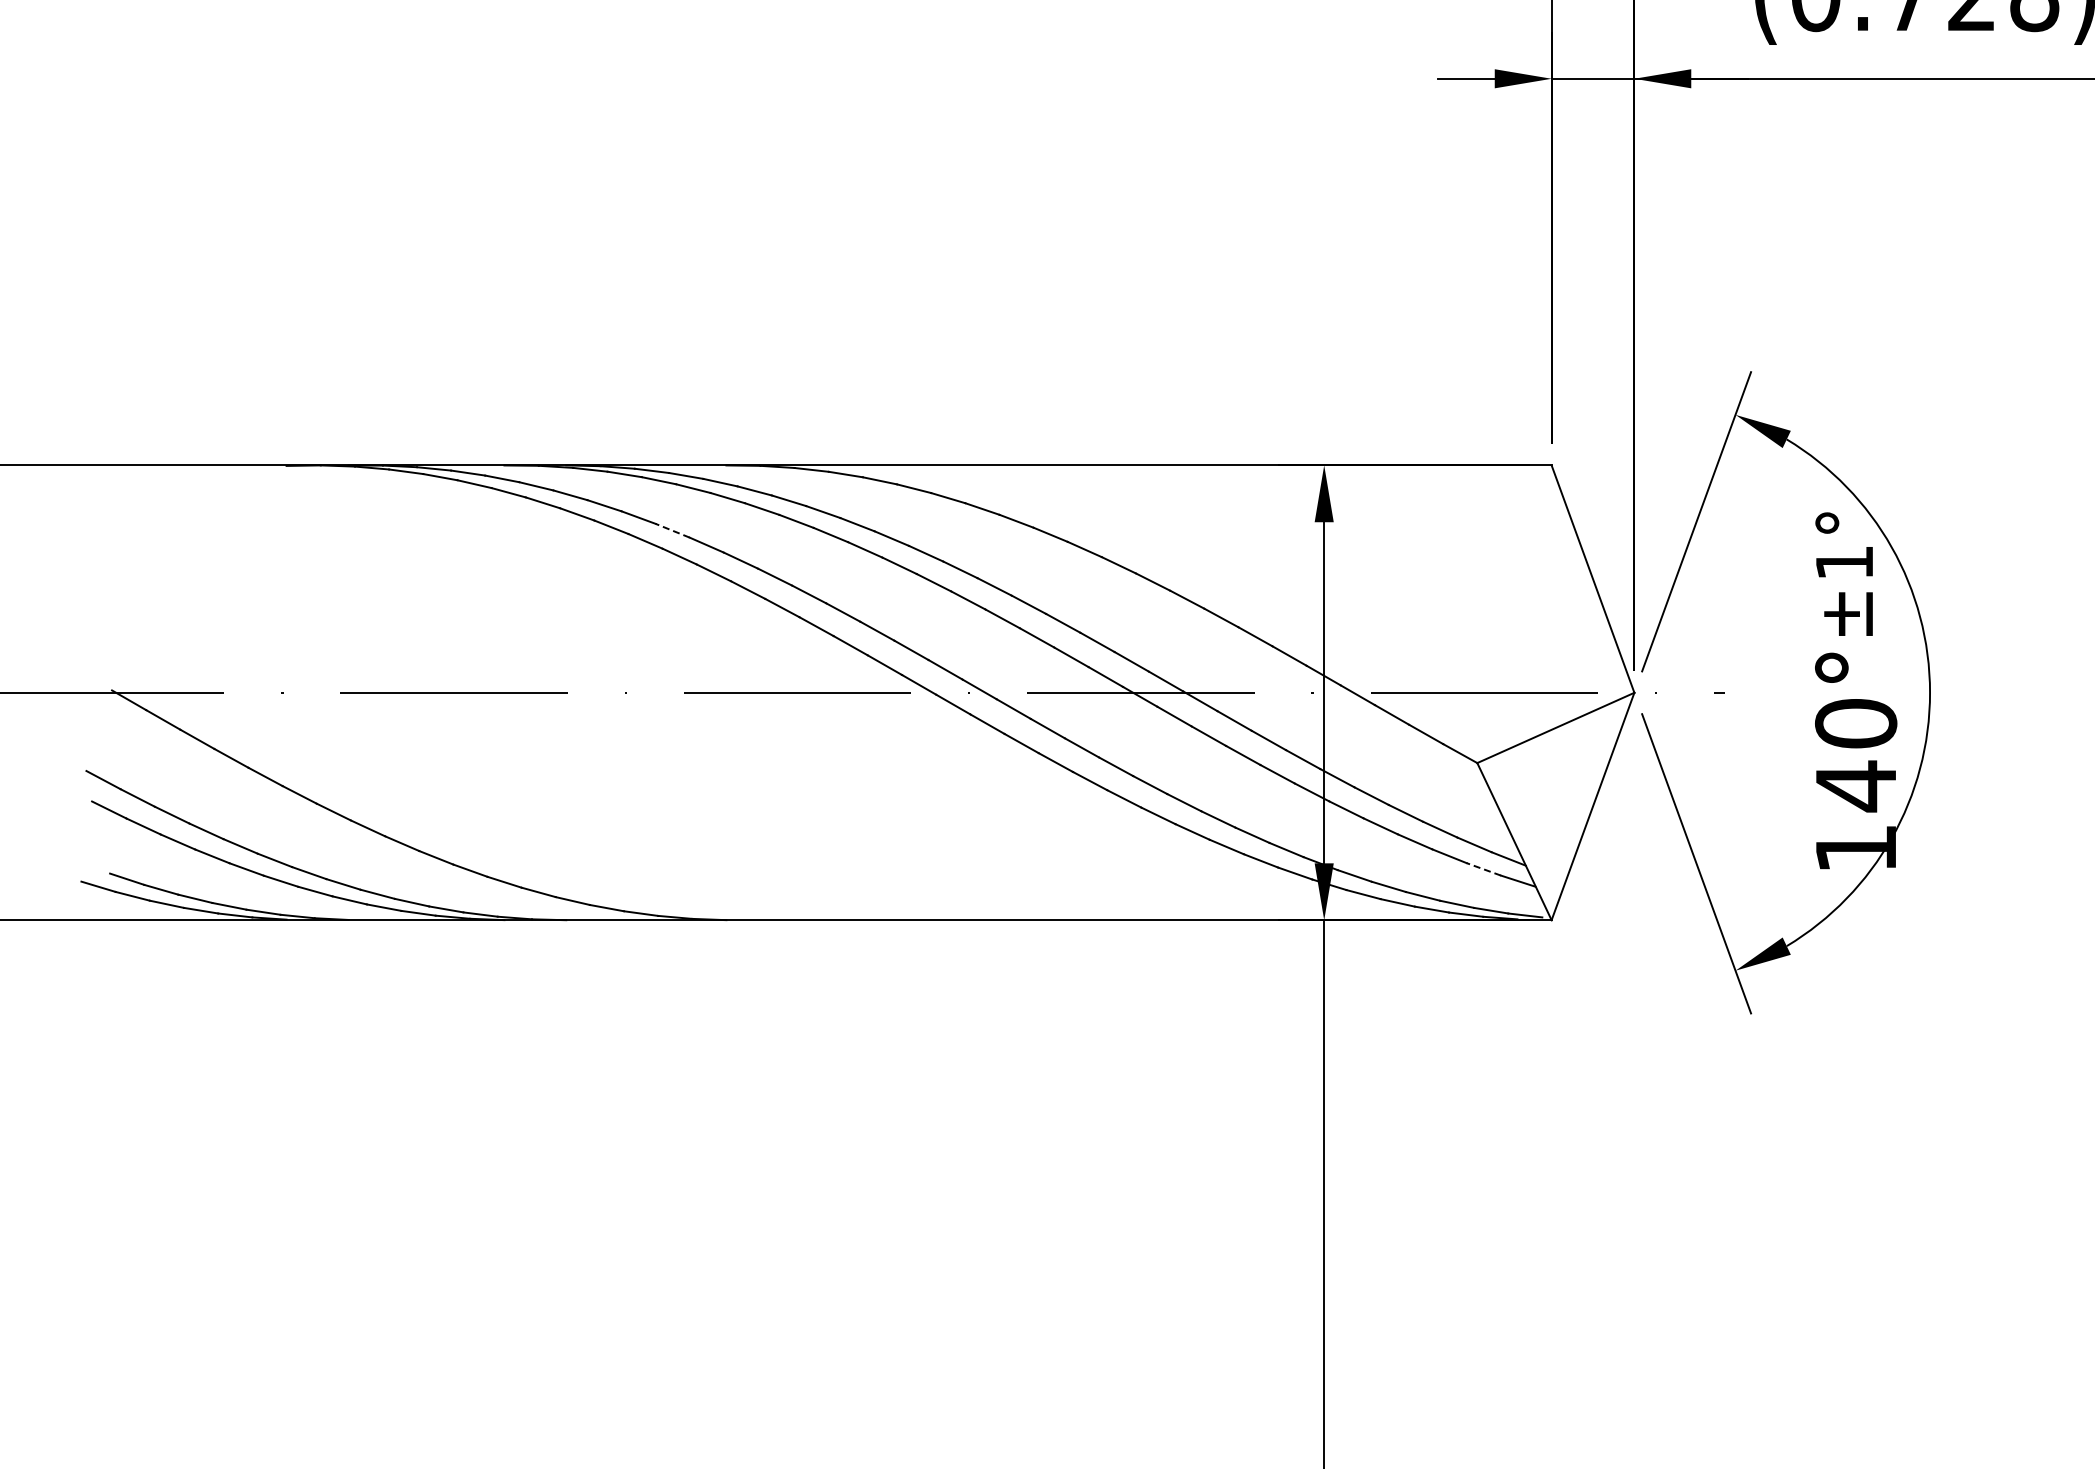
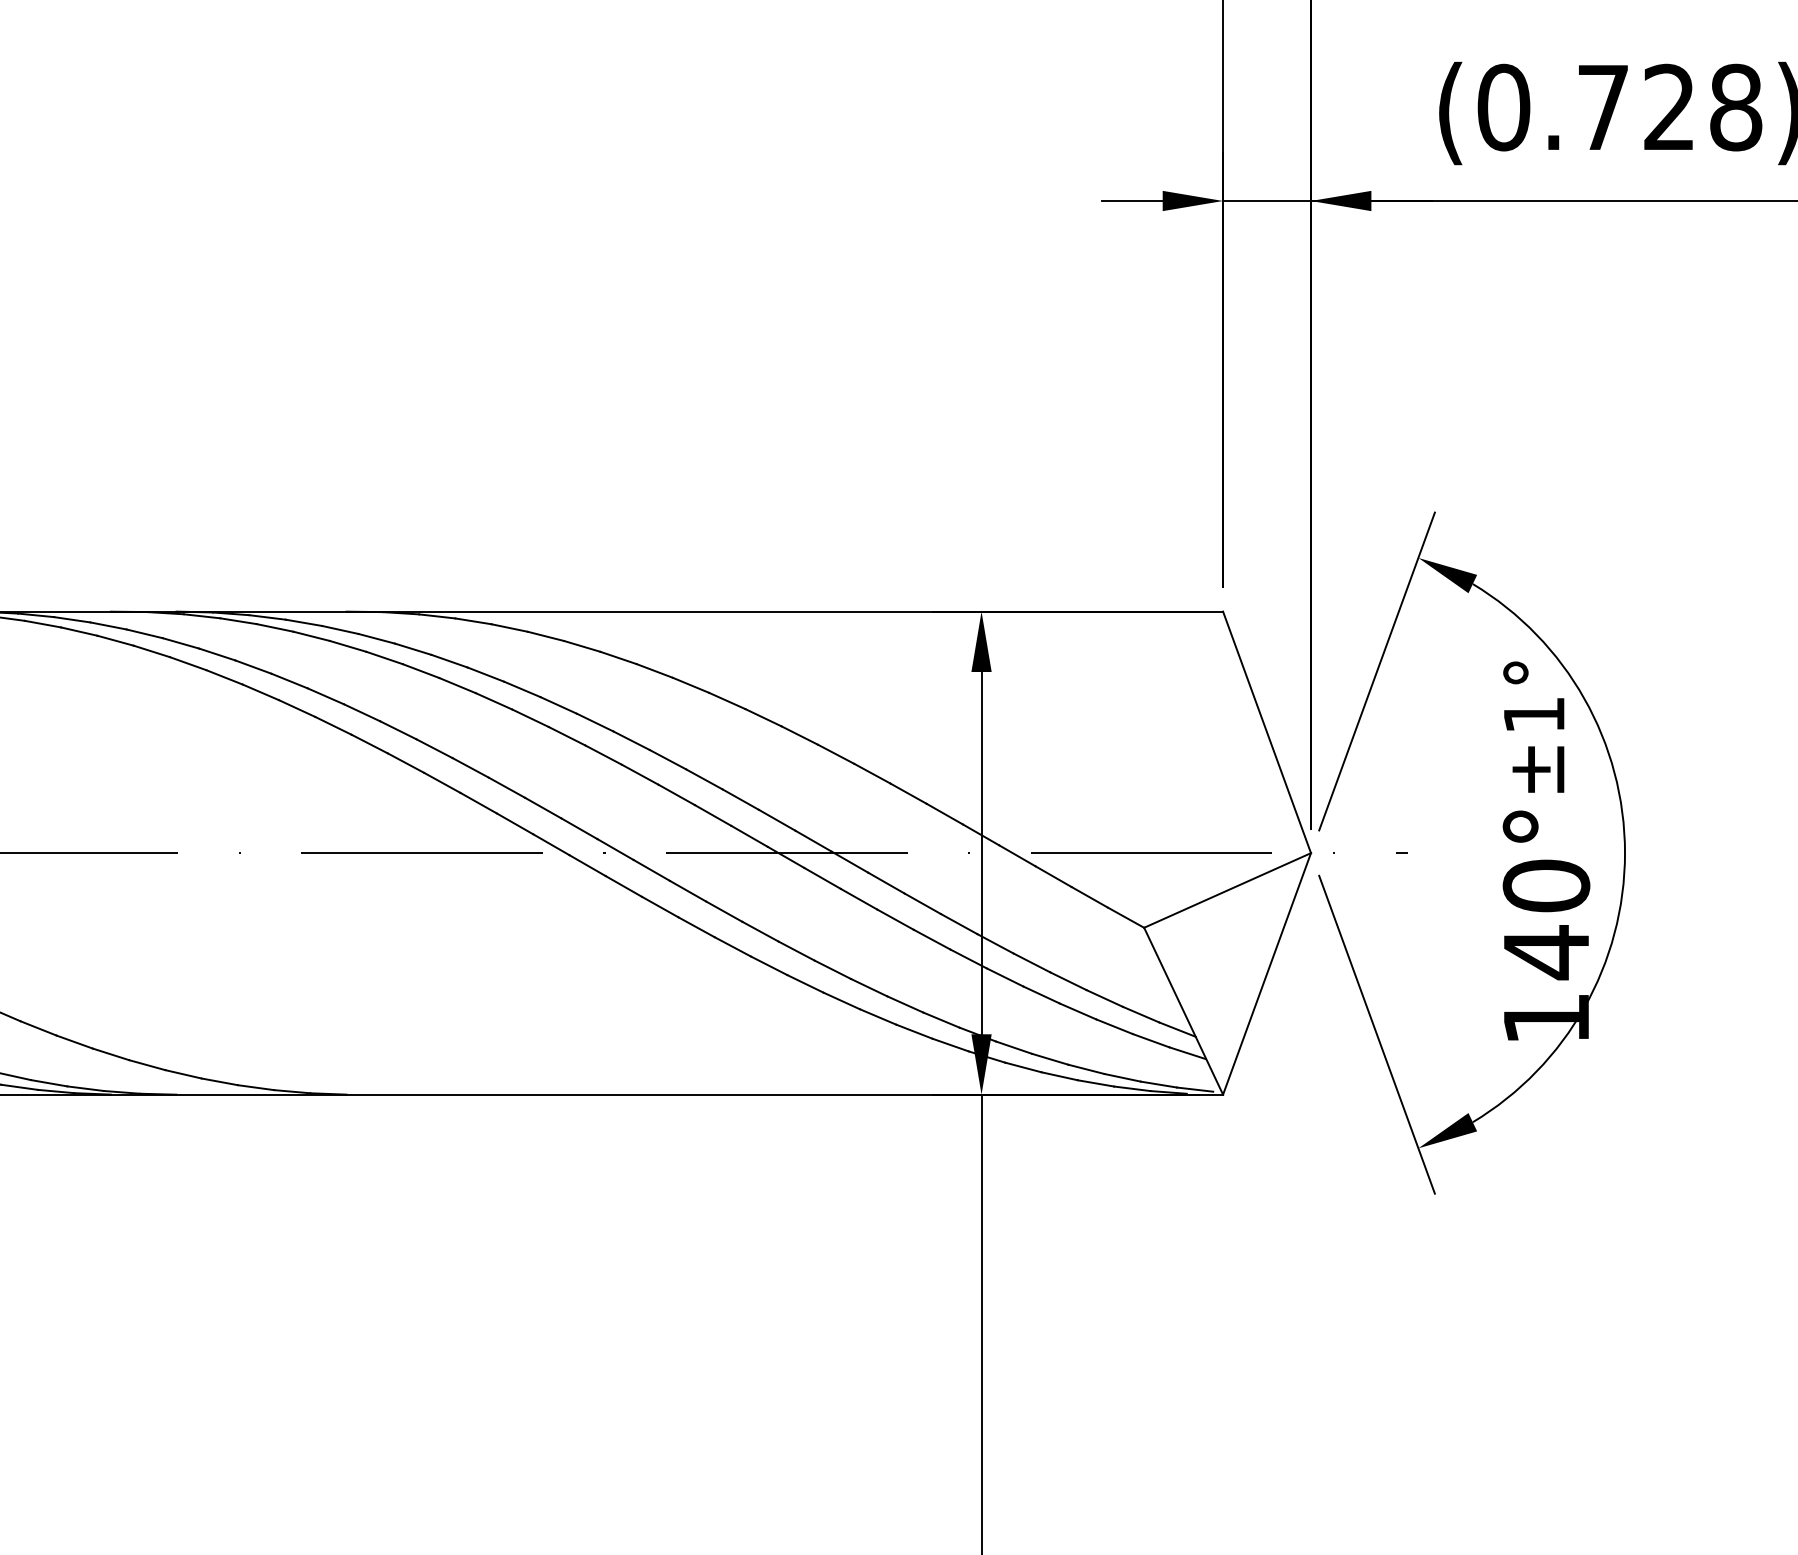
line: (672, 530) -> (289, 680), dashed -> solid
line: (1483, 869) -> (1150, 1040), dashed -> solid

